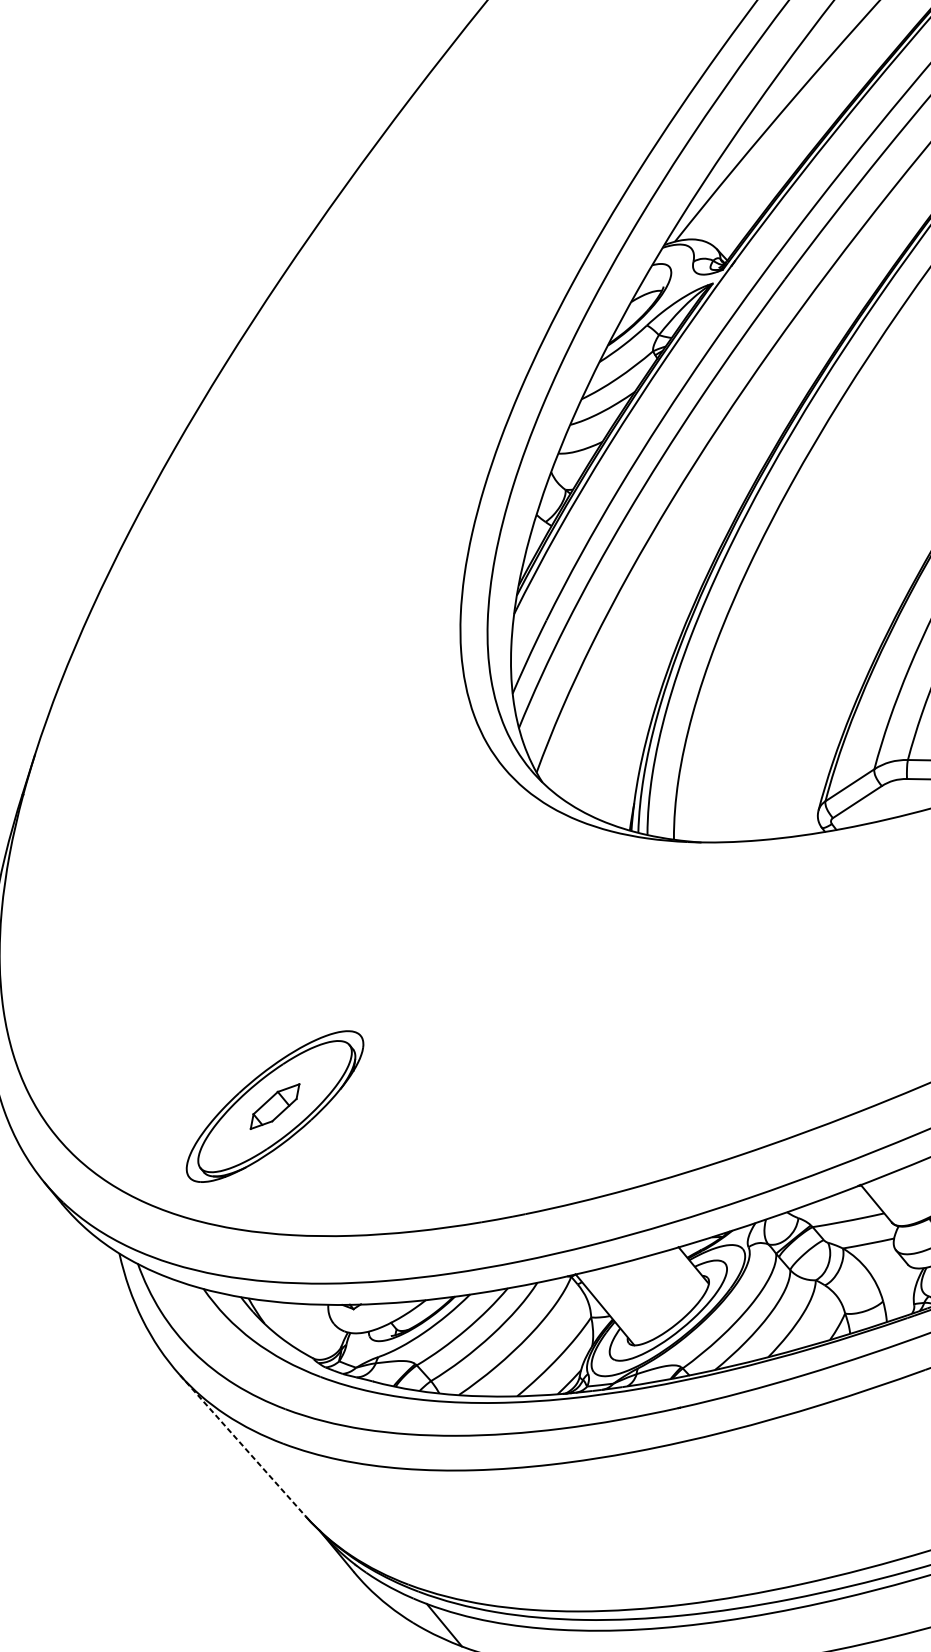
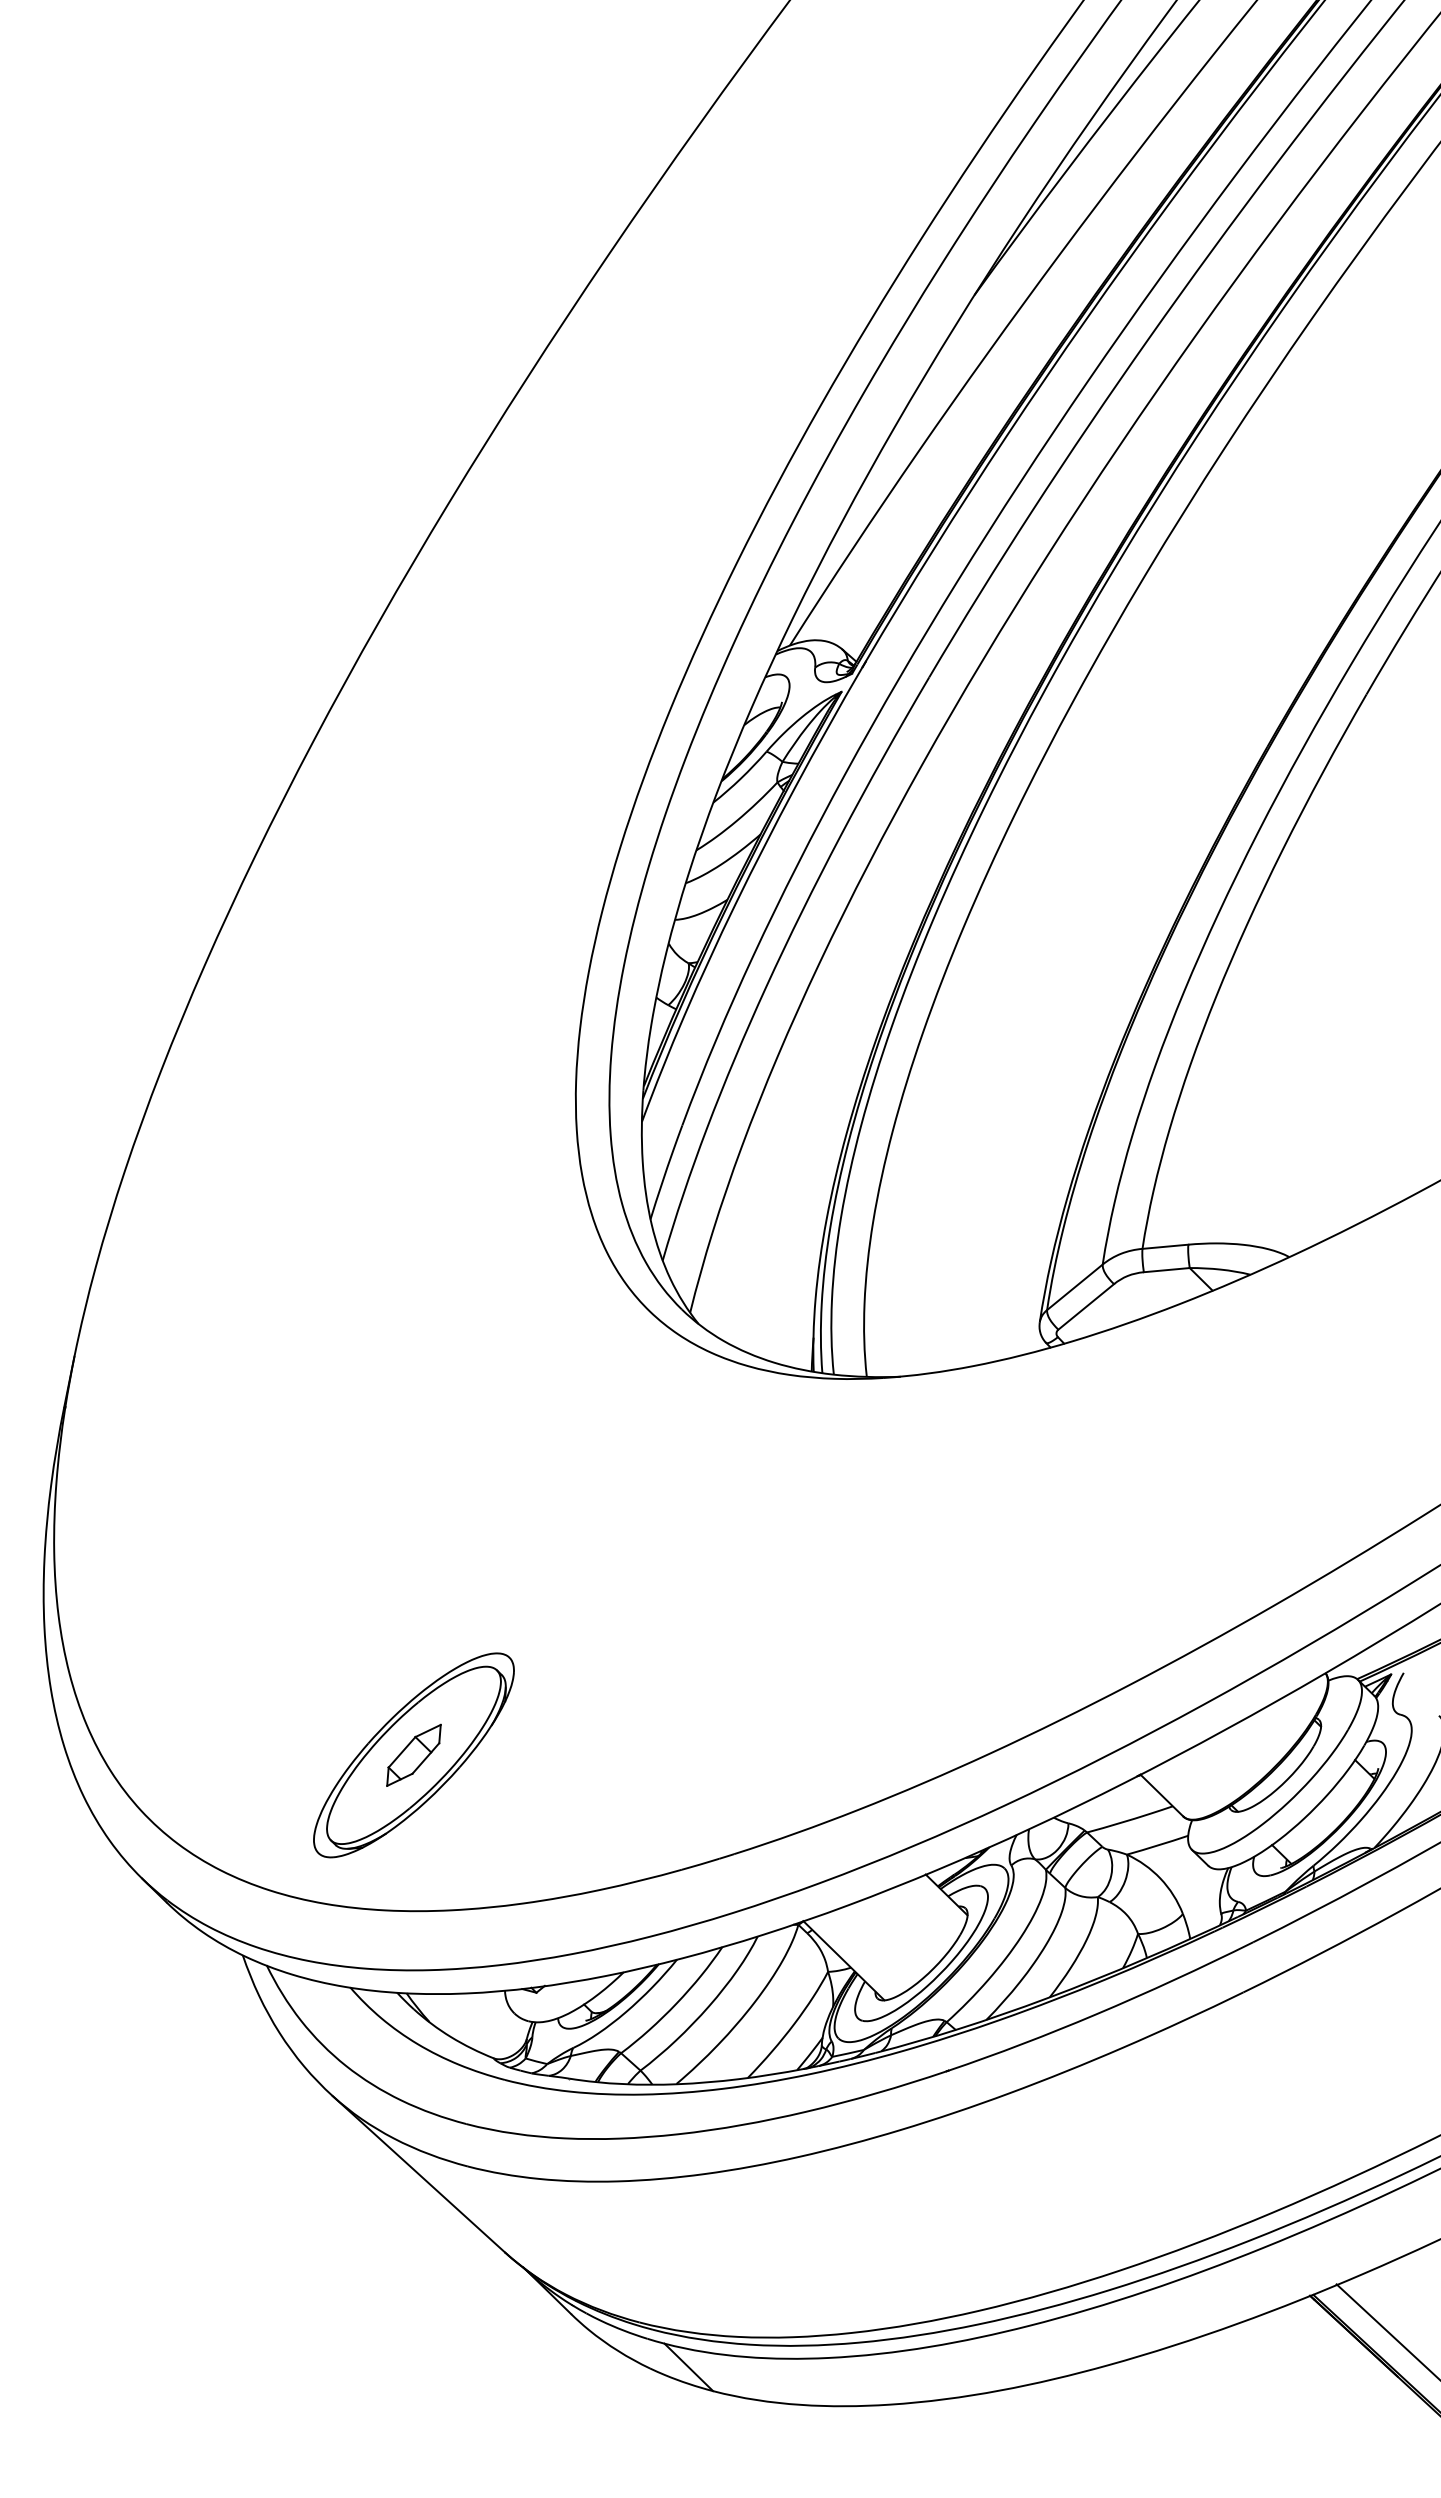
line: (243, 1445) -> (419, 2174), dashed -> solid

